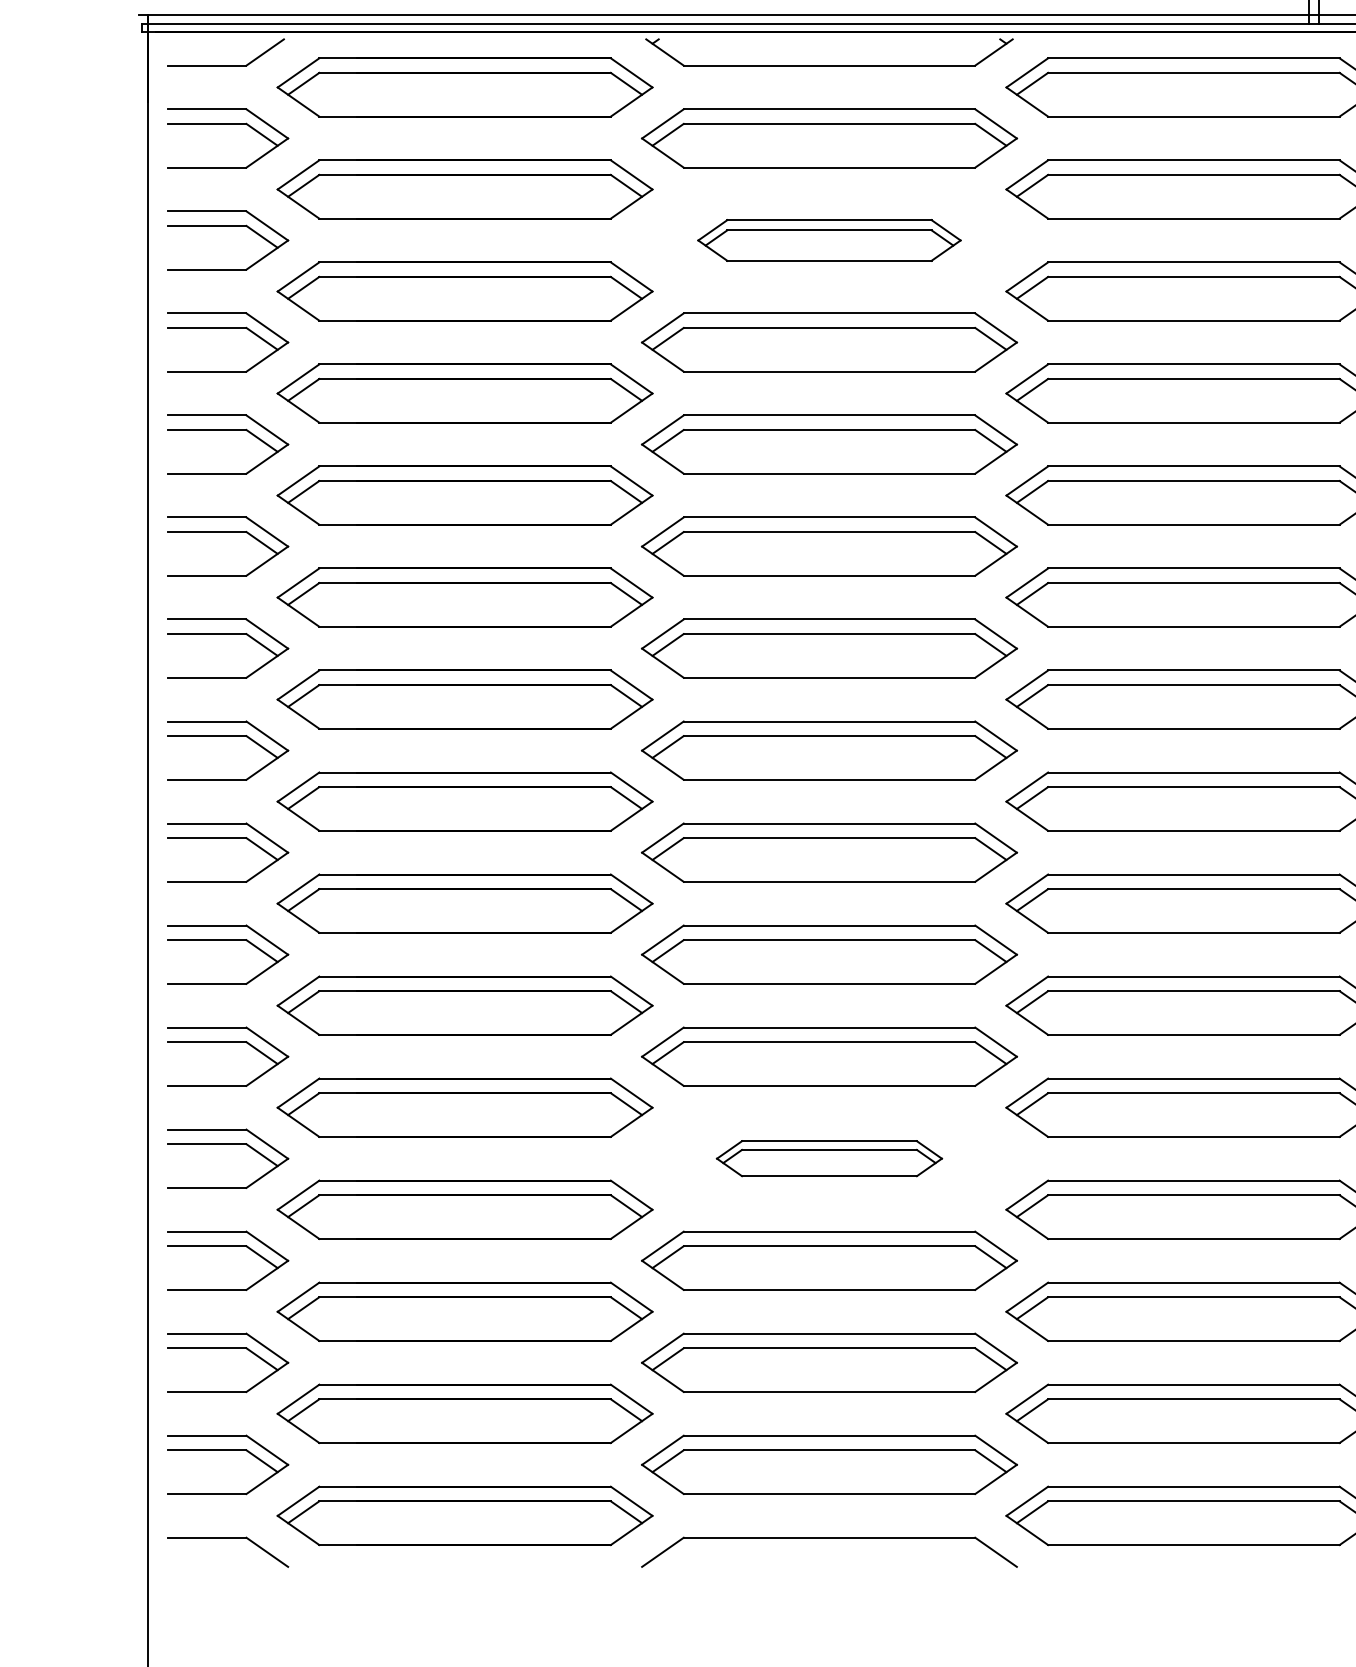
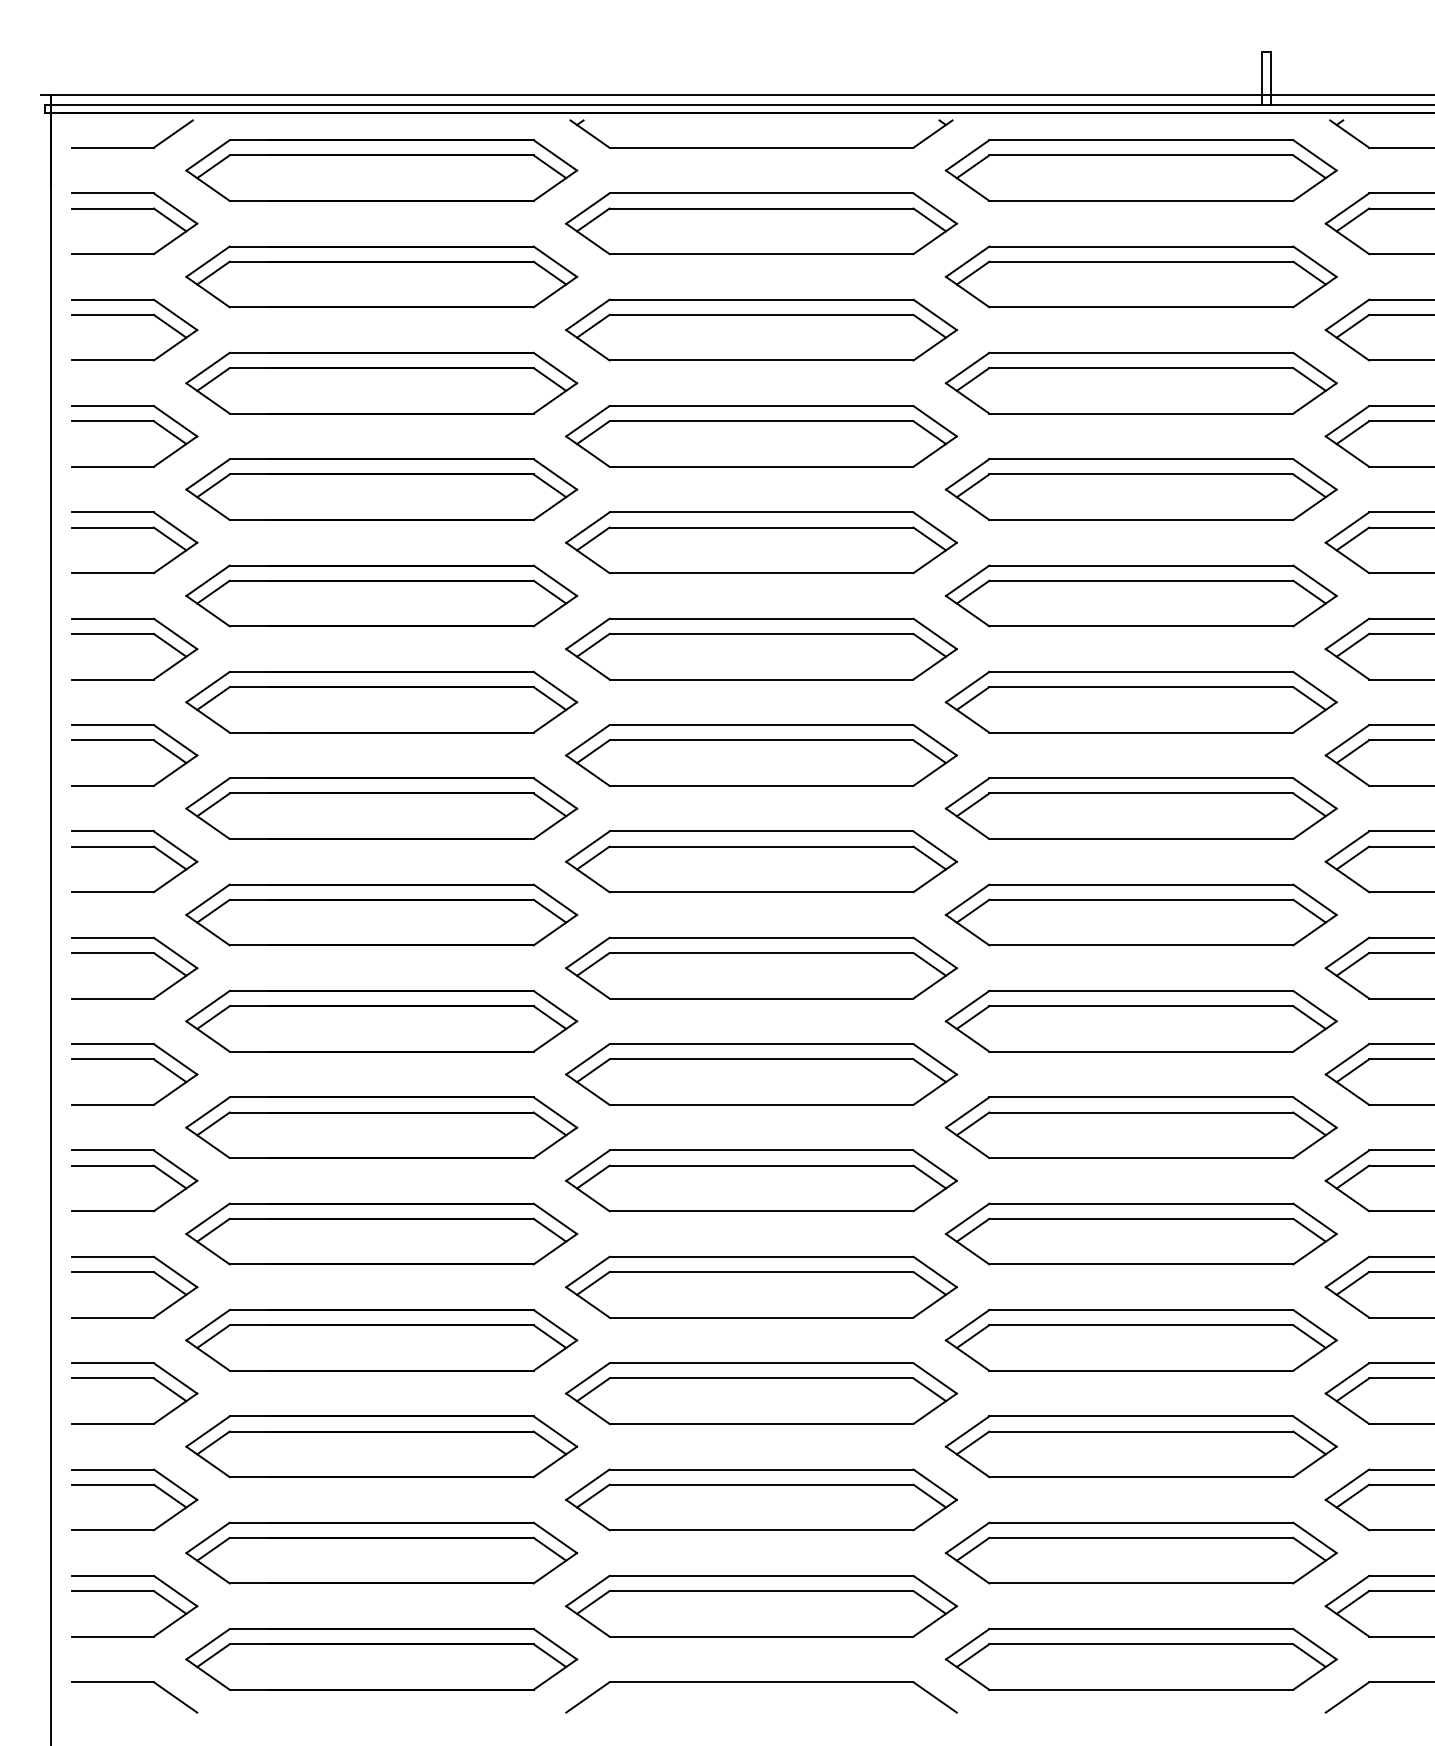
part: (829, 239) -> (761, 329), size x1.43
part: (829, 1158) -> (761, 1286), size x1.67

